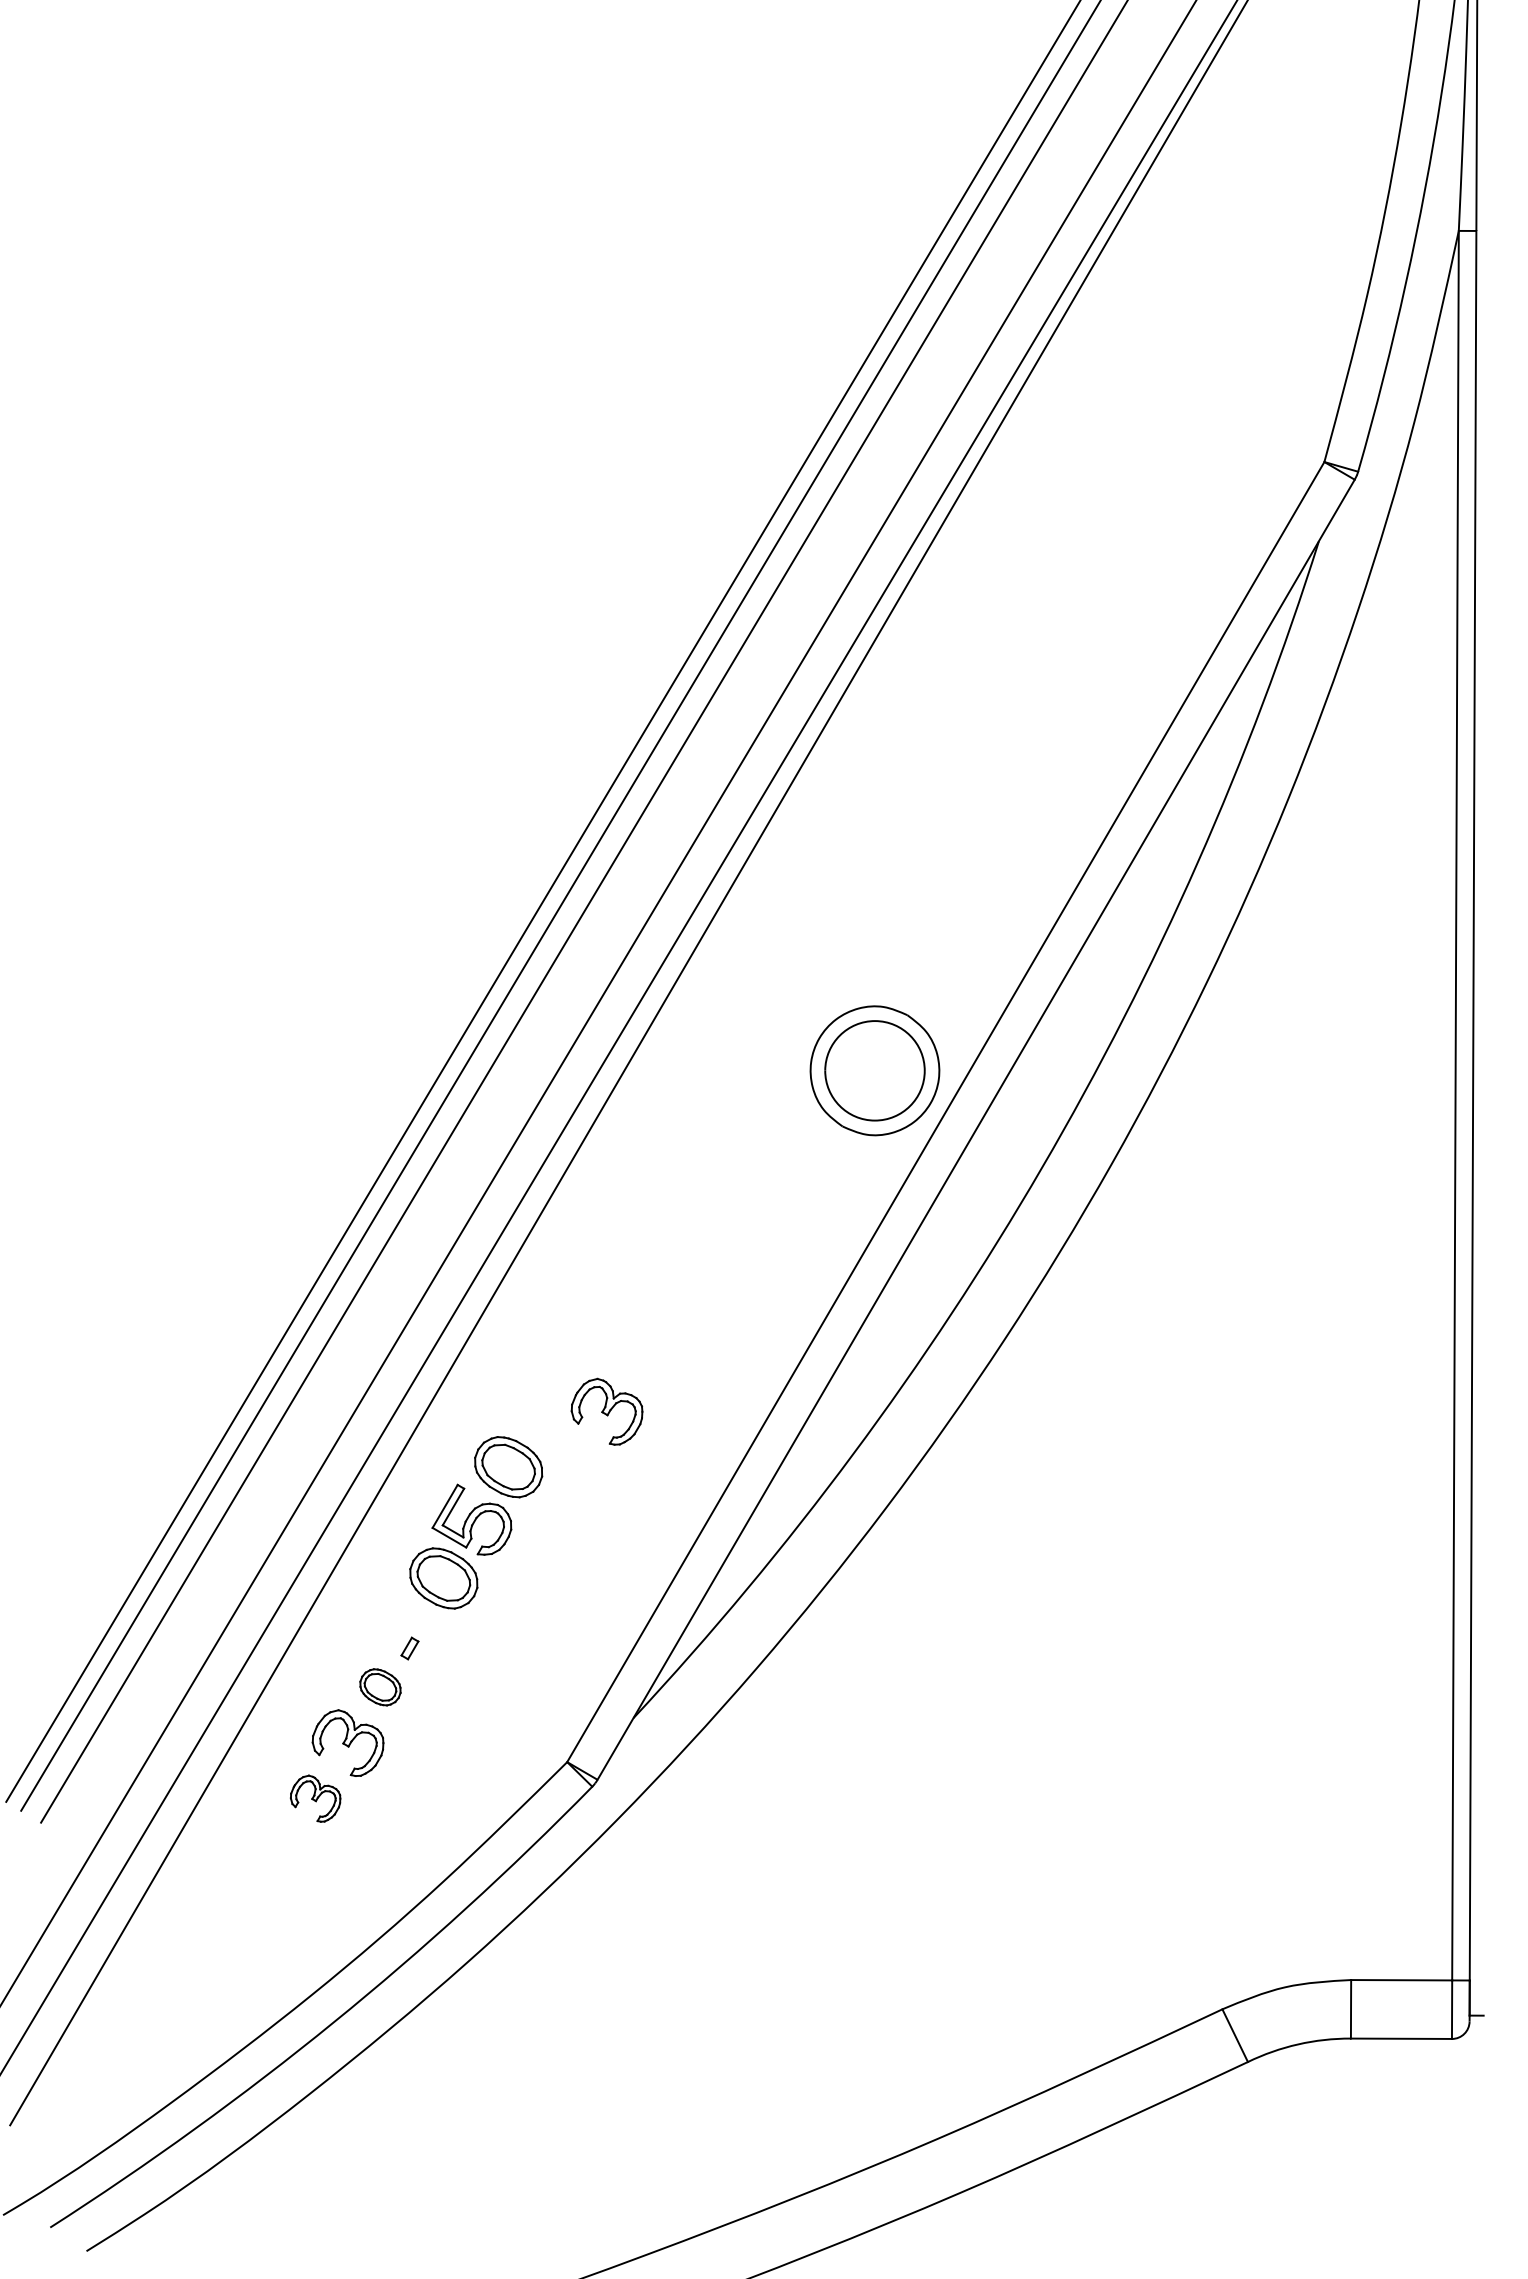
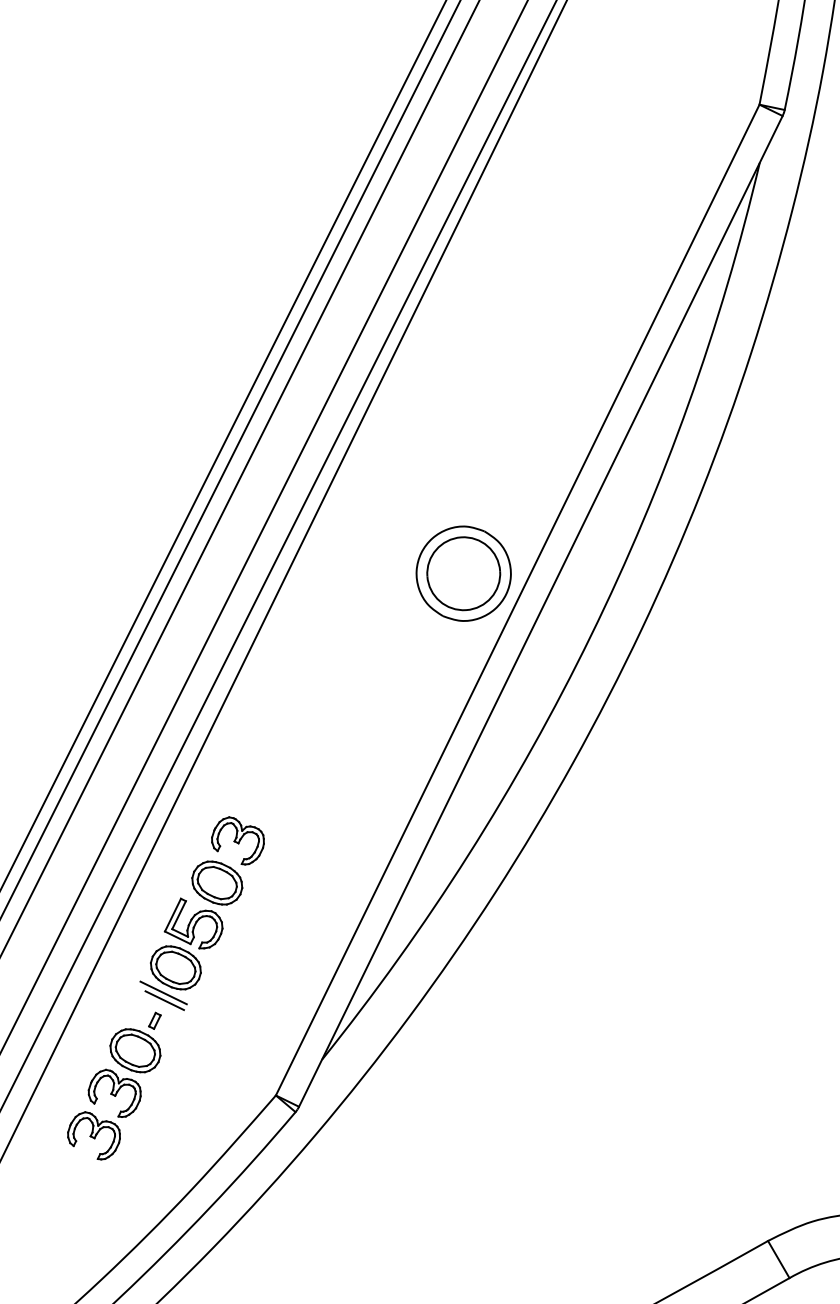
part: (606, 1411) -> (237, 840), moved
line: (424, 1611) -> (163, 993), added
line: (425, 1621) -> (164, 1000), added
part: (380, 1687) -> (135, 1050), size x1.67
part: (315, 1798) -> (93, 1135), size x1.43

